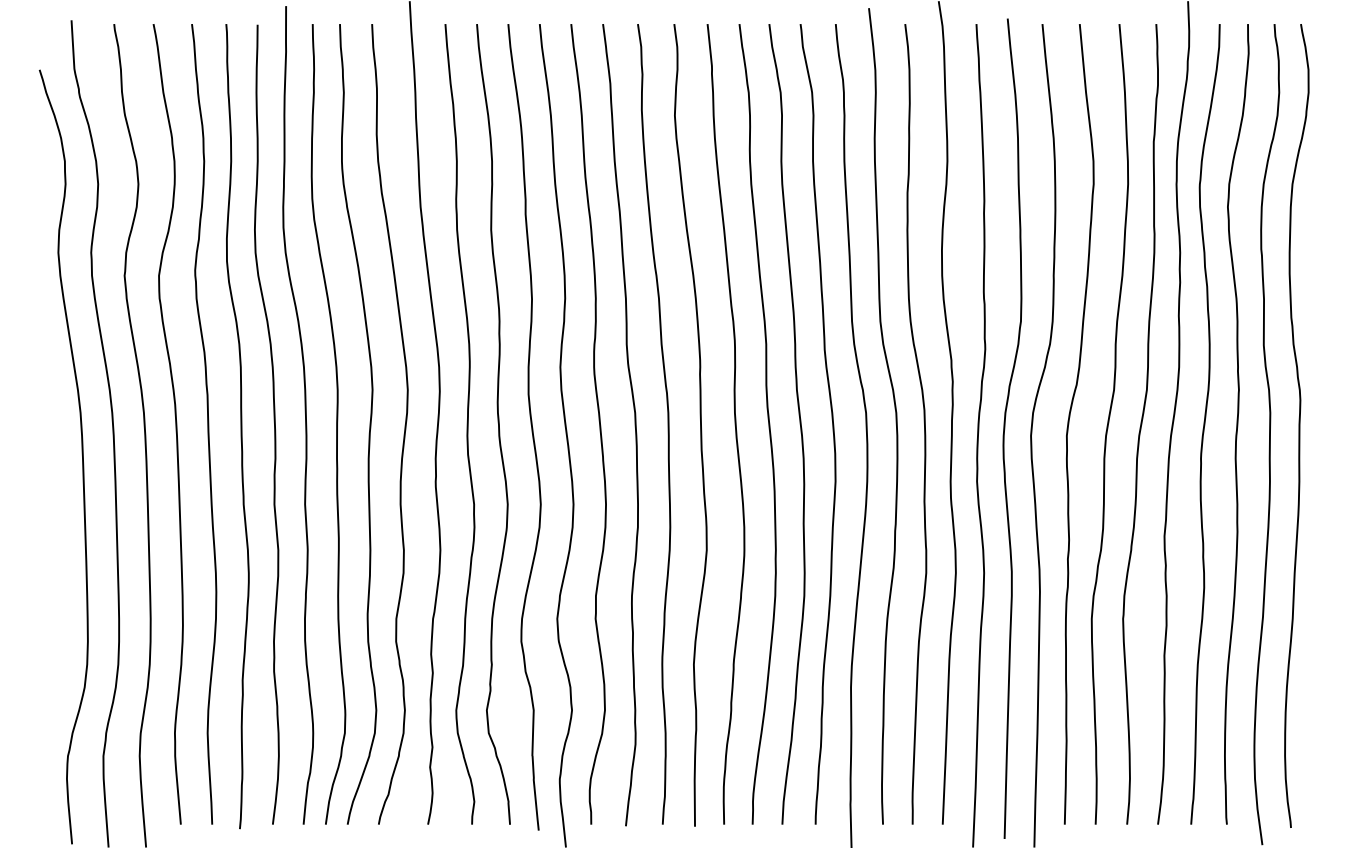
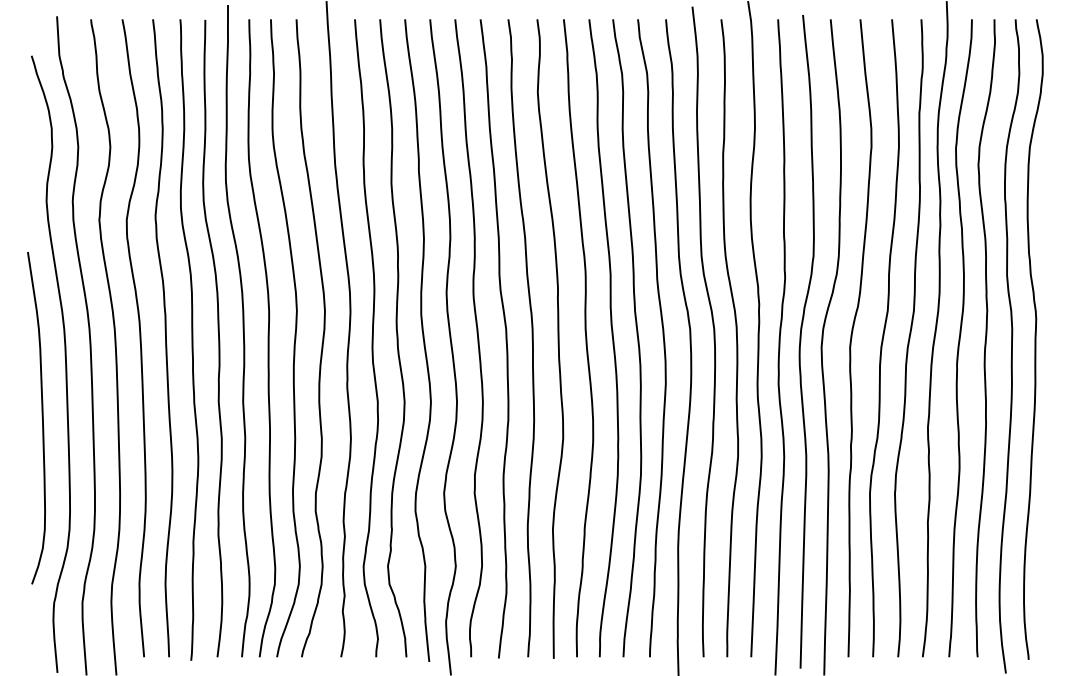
curve: (52, 523) -> (41, 417), added

